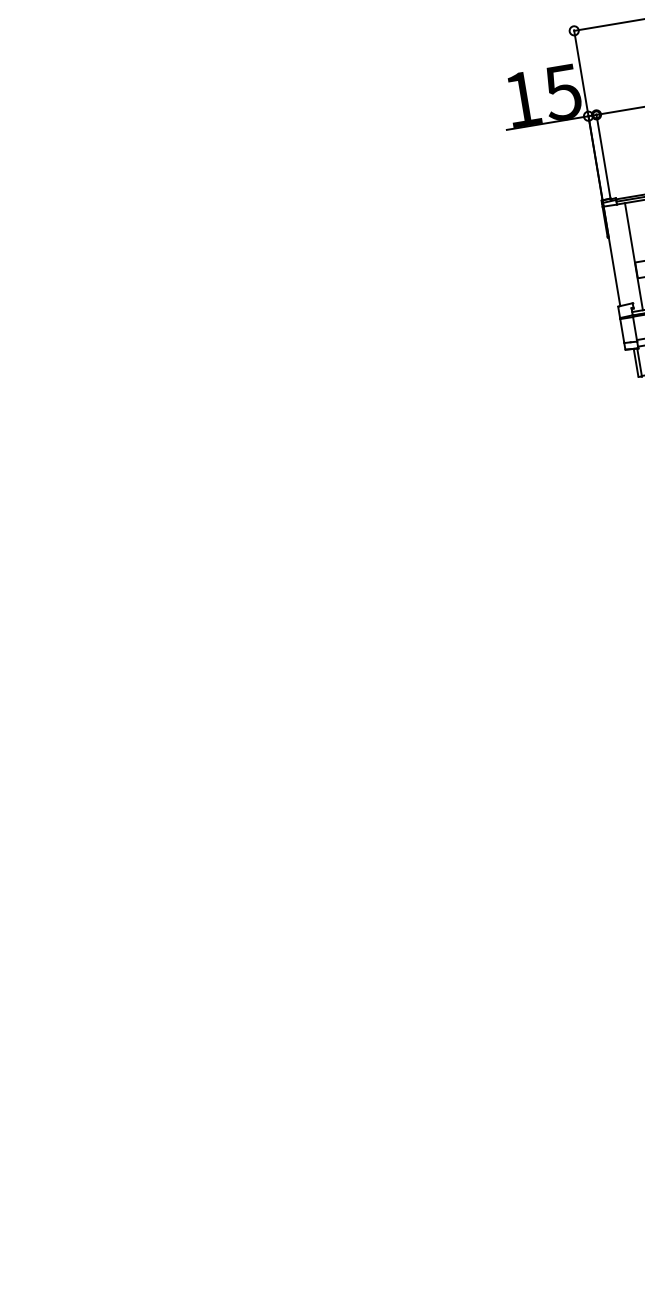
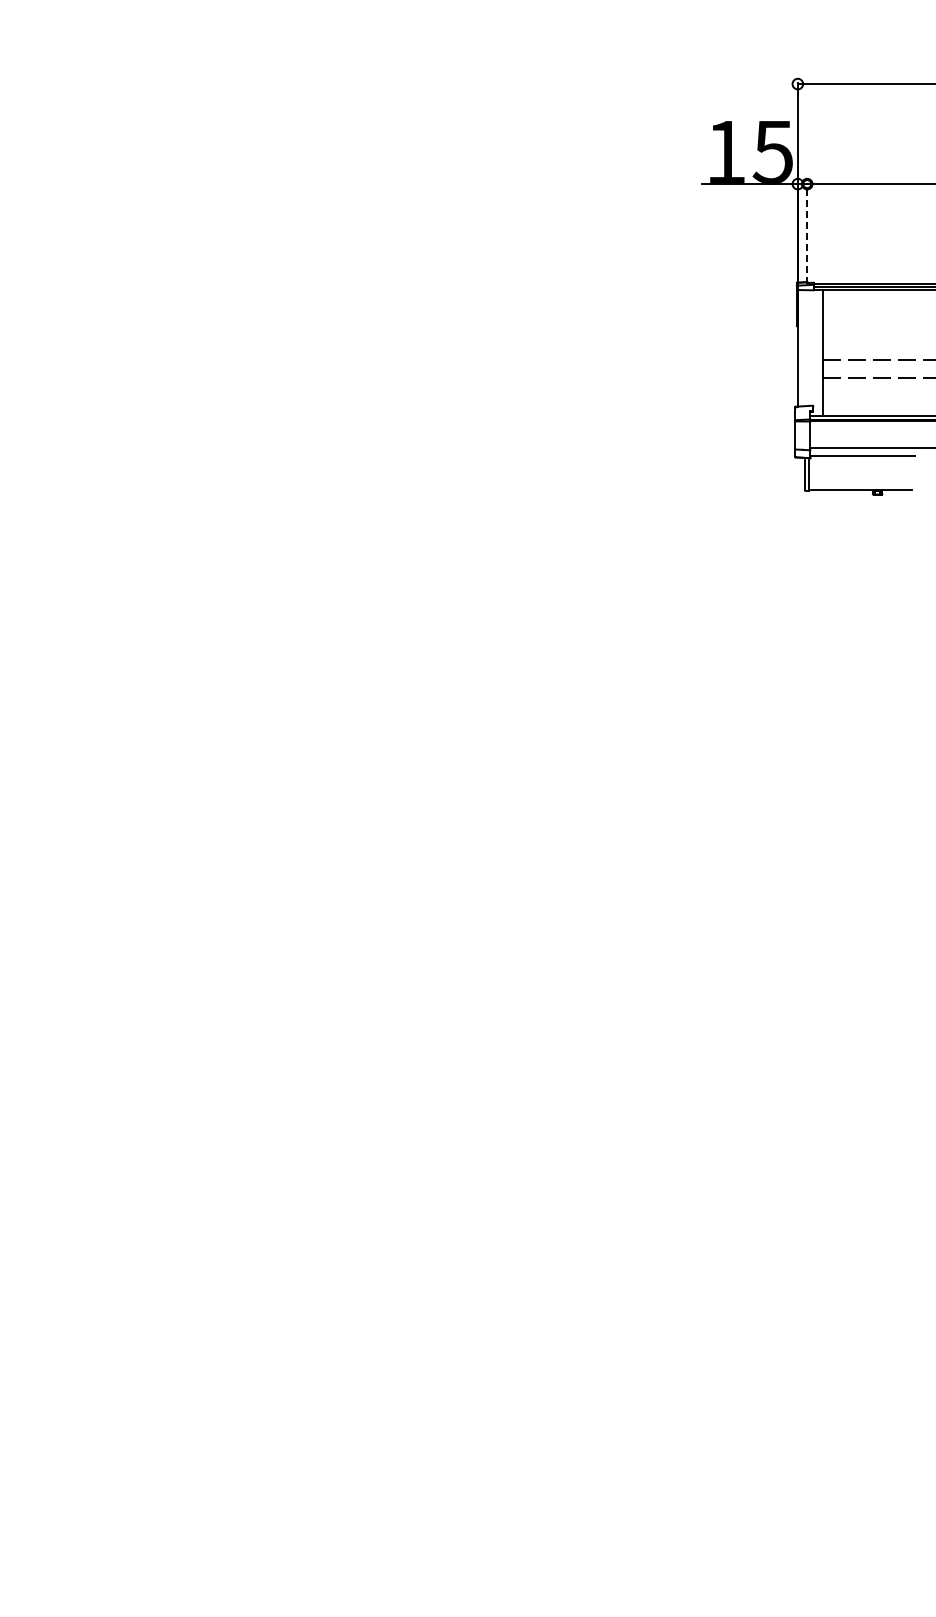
line: (603, 156) -> (807, 233), solid -> dashed

